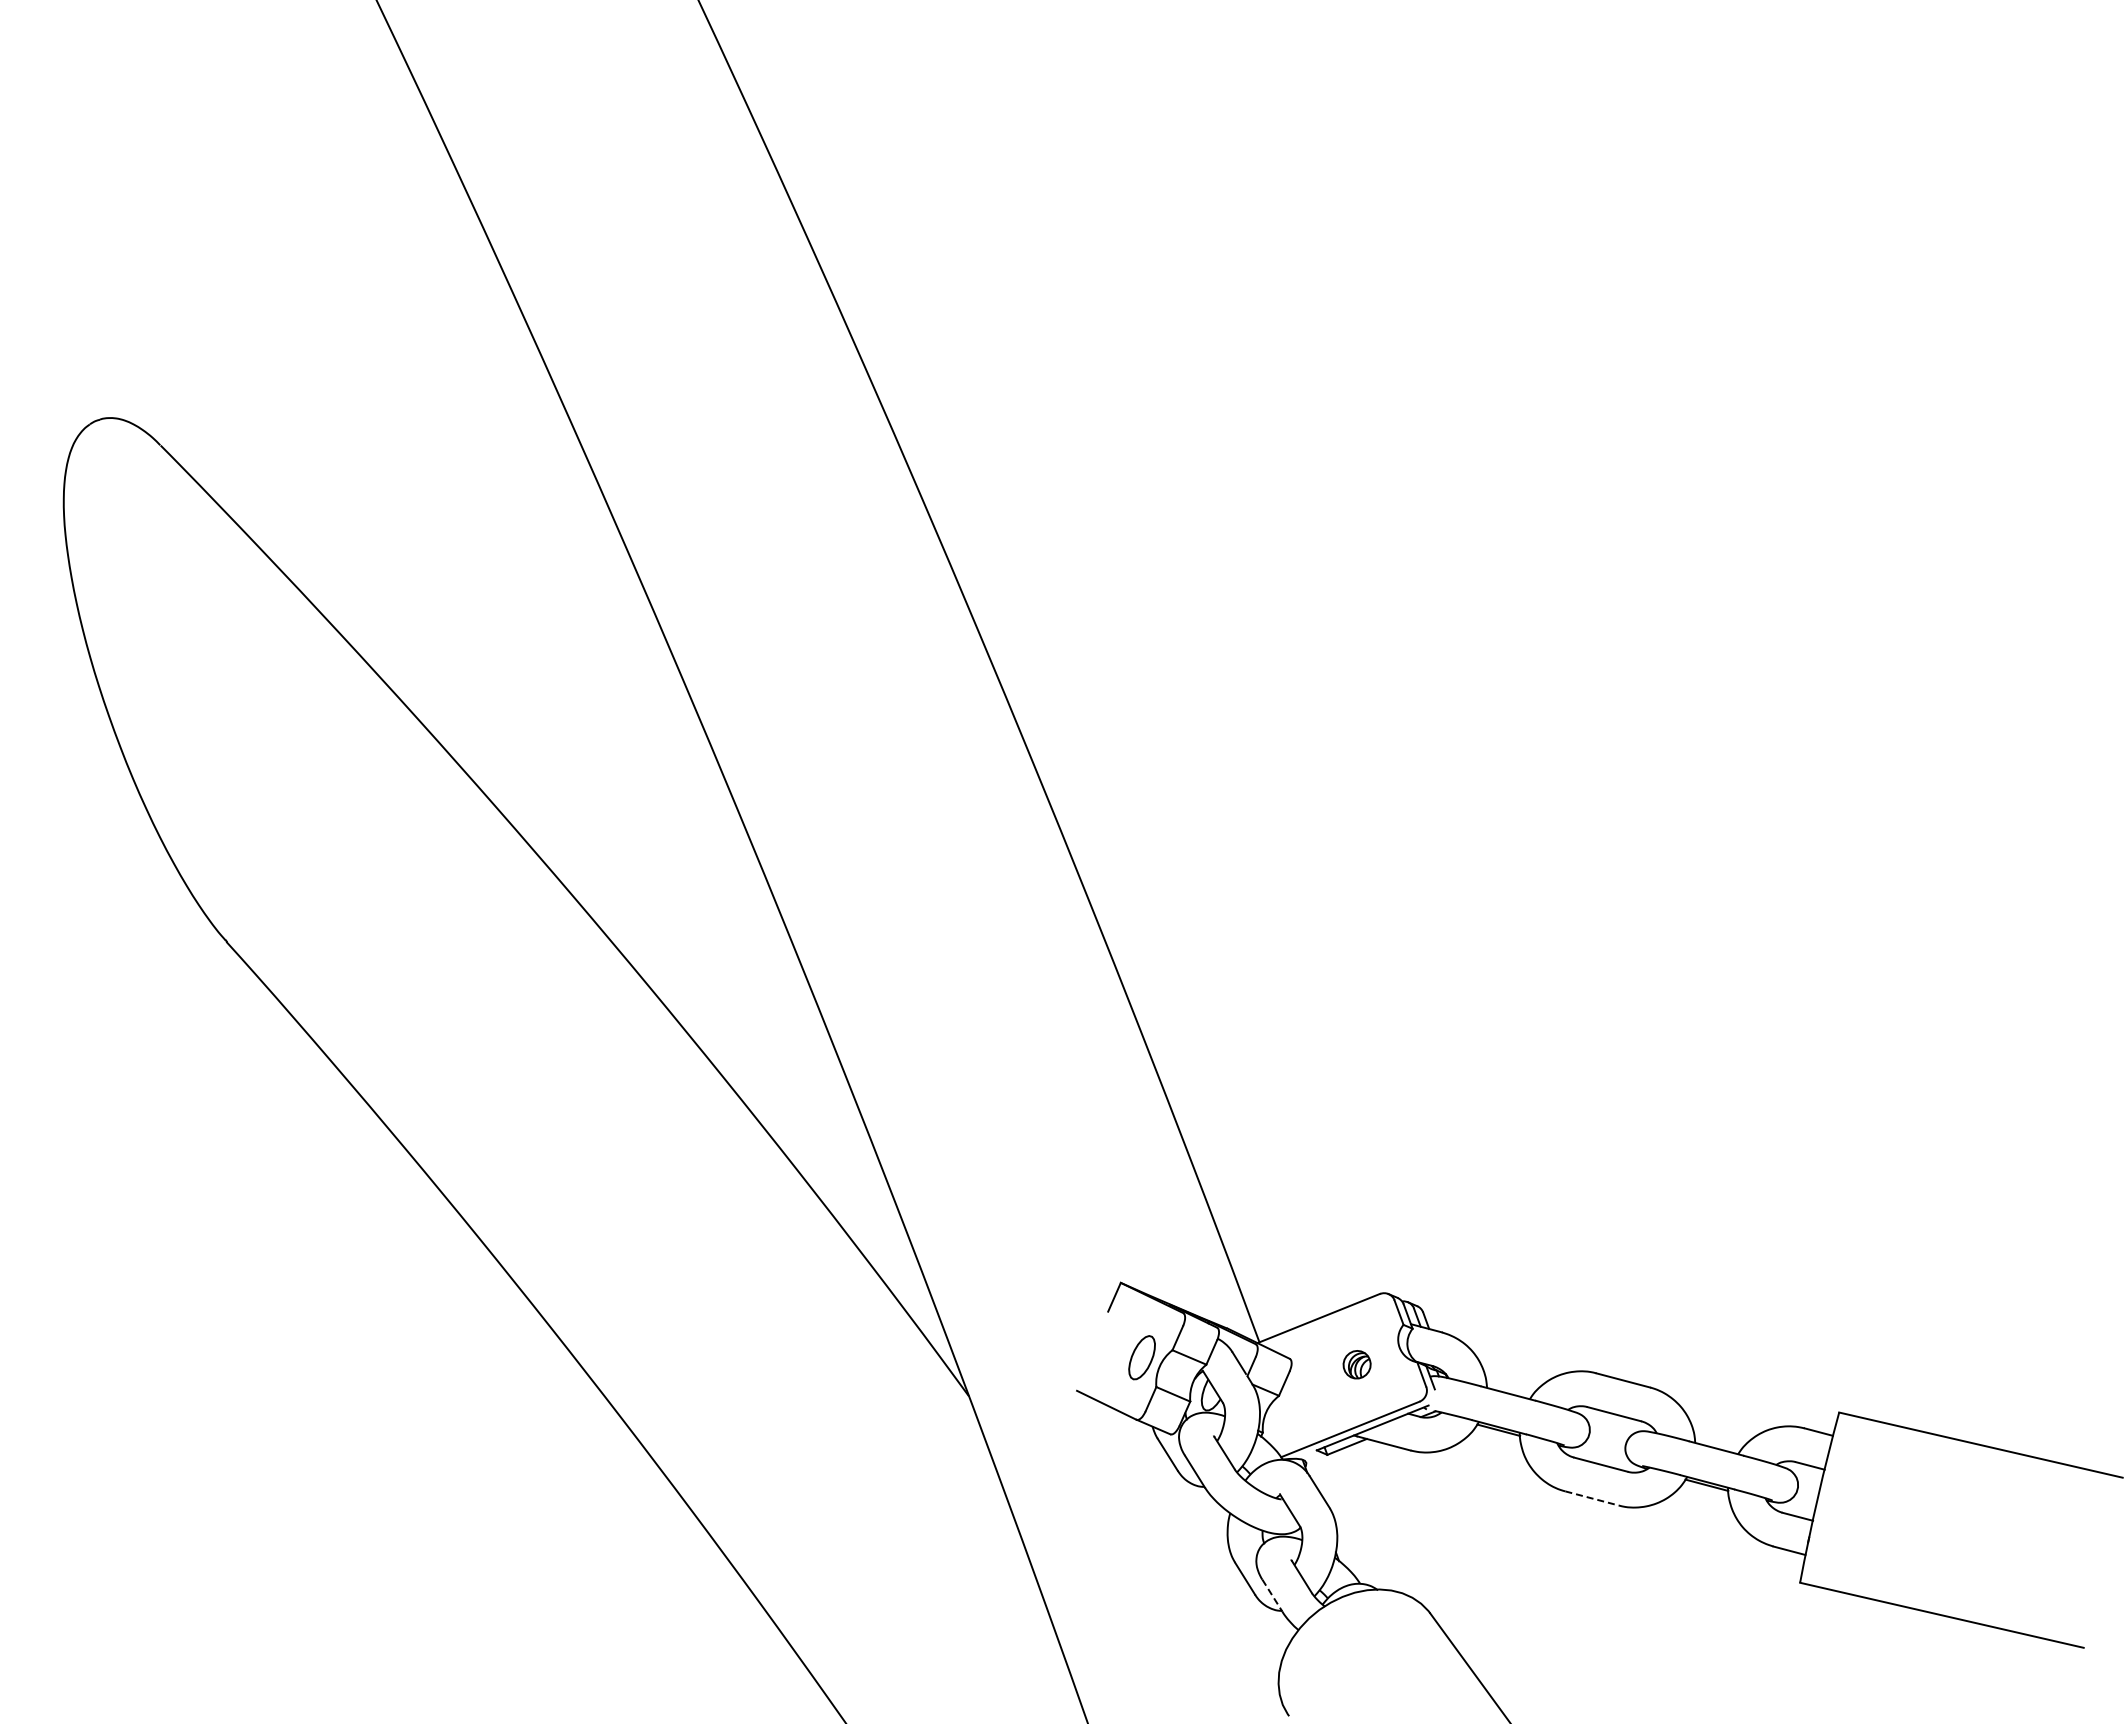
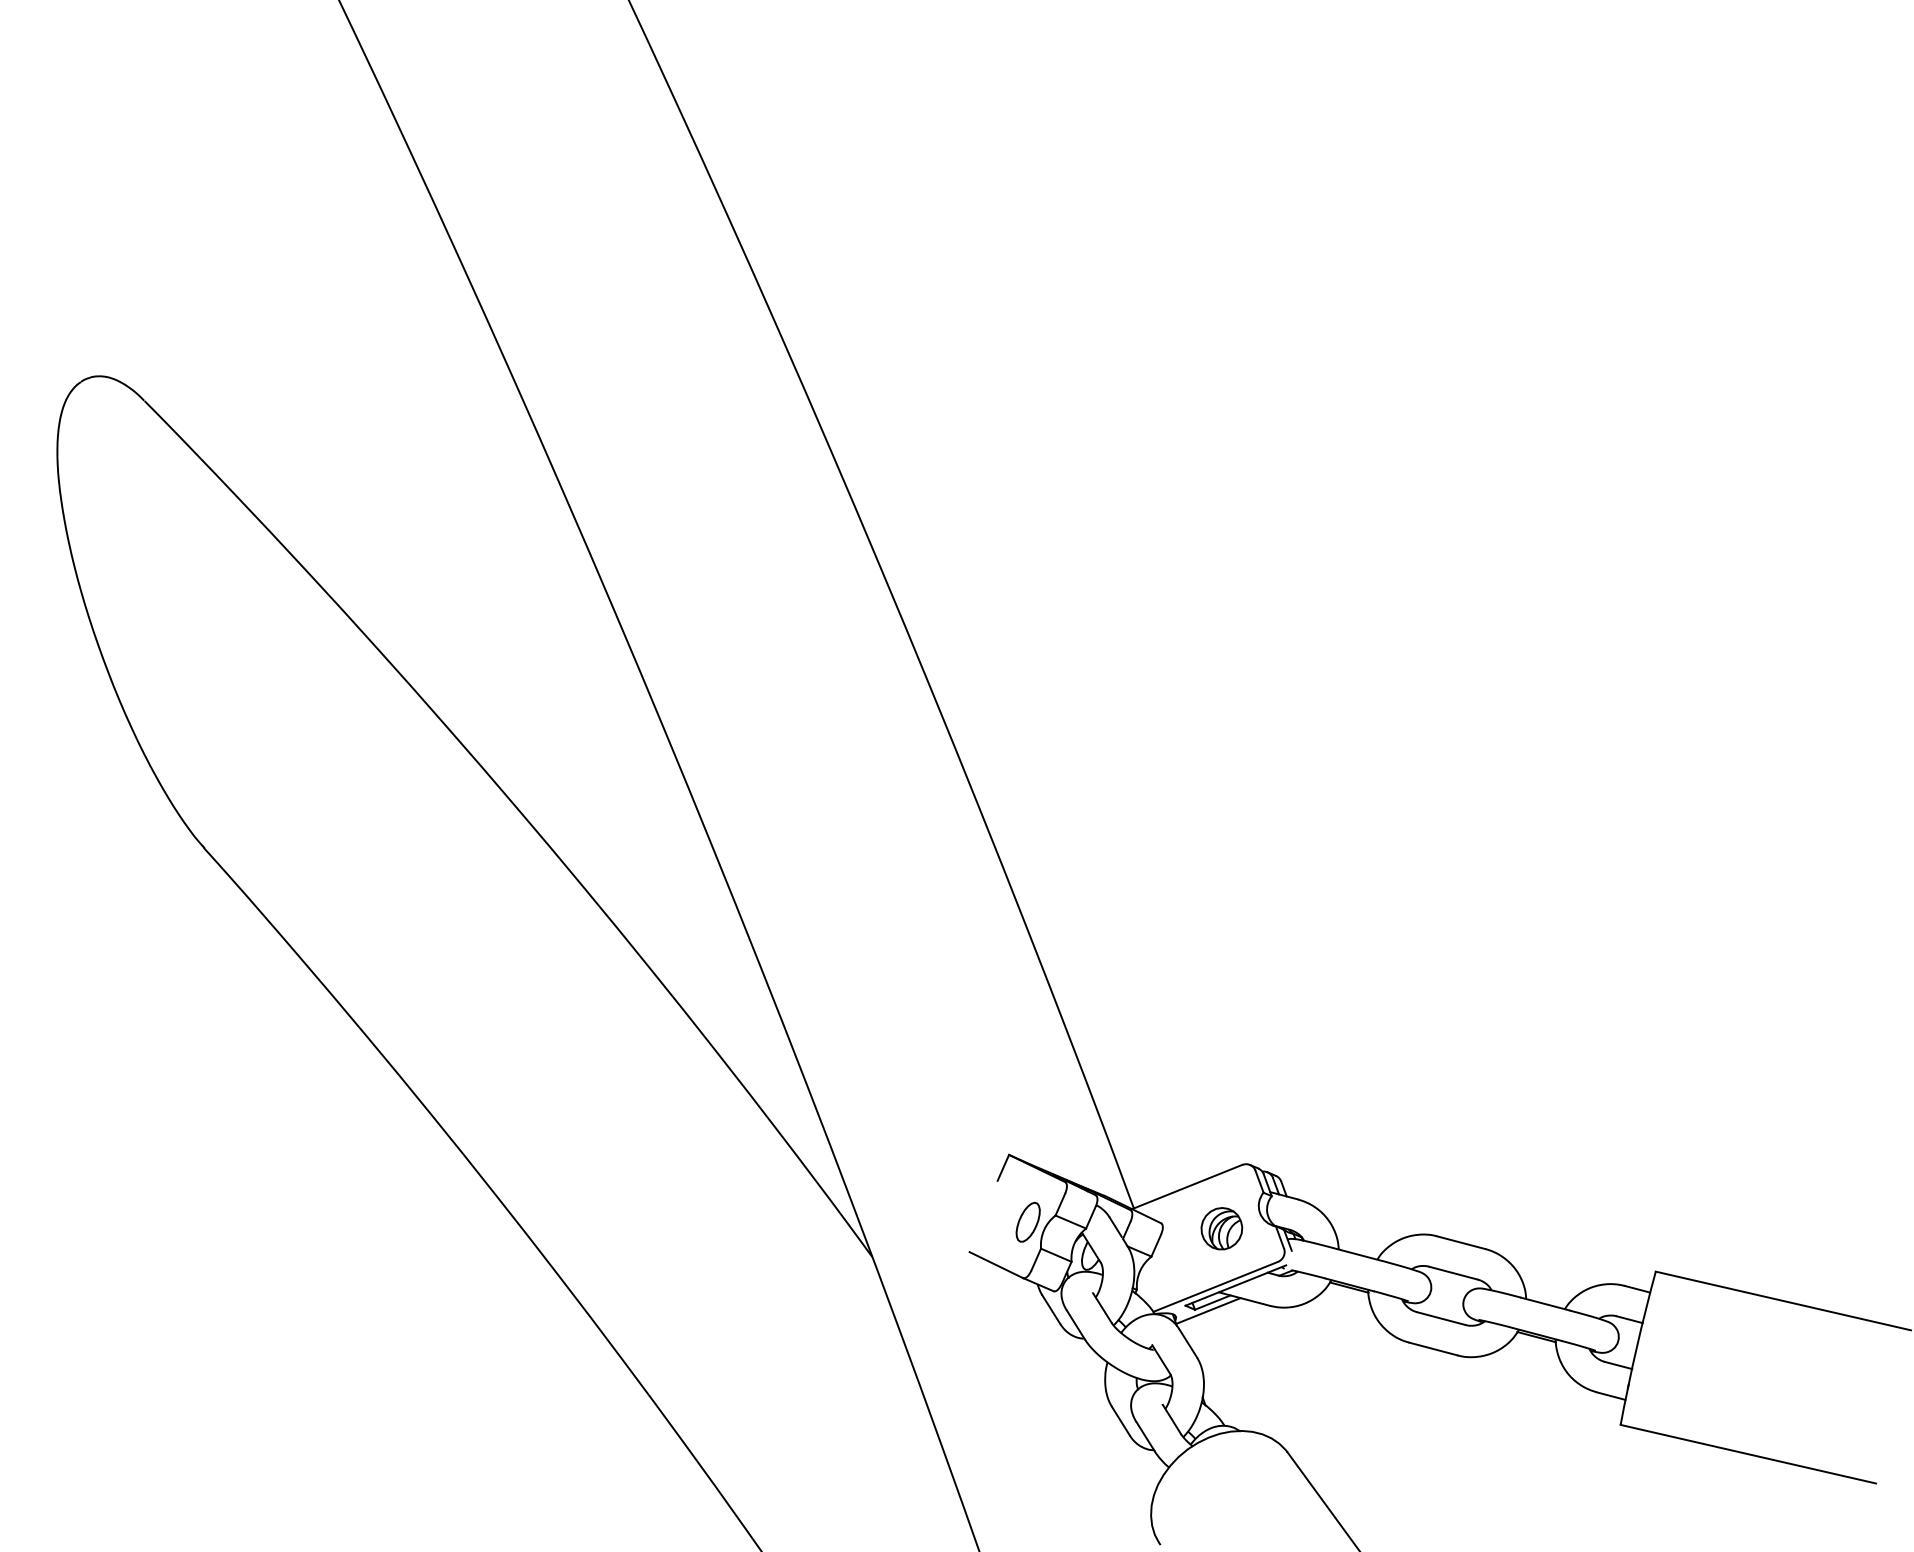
part: (1356, 1364) -> (1221, 1228), size x1.67
line: (1342, 1455) -> (1208, 1310), added
line: (1592, 1498) -> (1433, 1349), dashed -> solid
line: (1272, 1595) -> (1145, 1436), dashed -> solid

